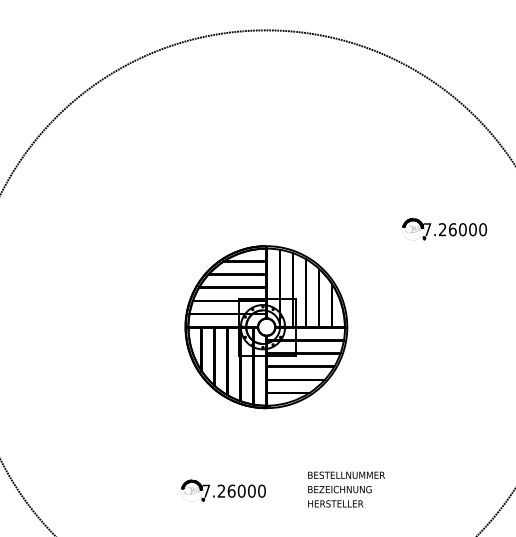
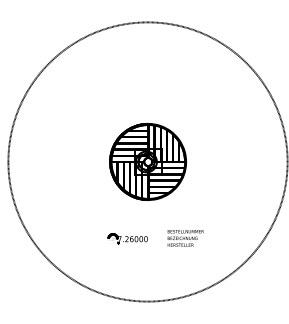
part: (443, 228) -> (231, 115), removed

